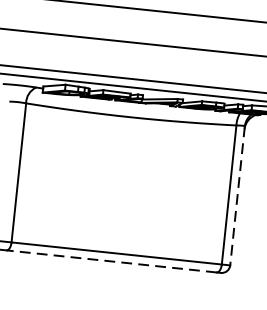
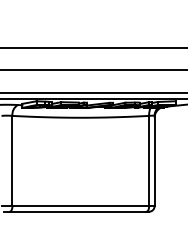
line: (237, 196) -> (154, 161), dashed -> solid
line: (110, 260) -> (77, 211), dashed -> solid

